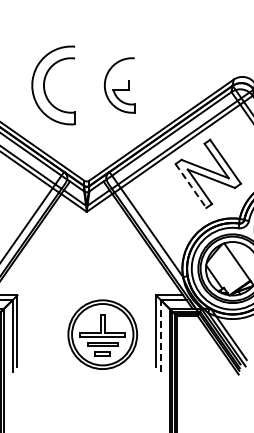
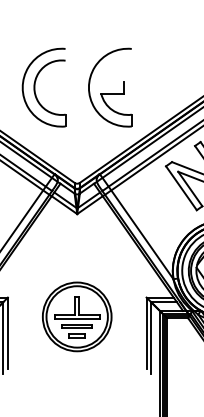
part: (119, 85) -> (109, 87), size x1.43
line: (191, 186) -> (181, 188), dashed -> solid
part: (102, 334) -> (76, 316), moved
line: (160, 335) -> (150, 337), dashed -> solid

